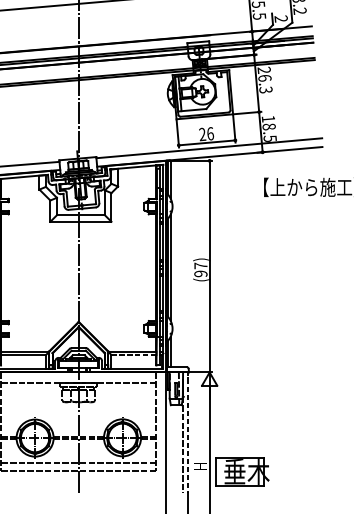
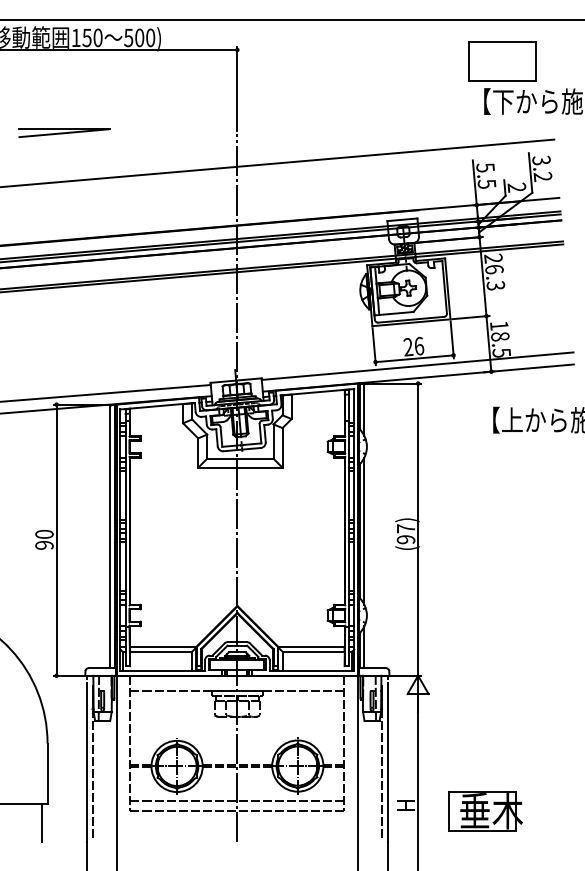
line: (133, 354) -> (313, 651), dashed -> solid
line: (188, 435) -> (388, 763), dashed -> solid
part: (242, 472) -> (485, 811), moved

